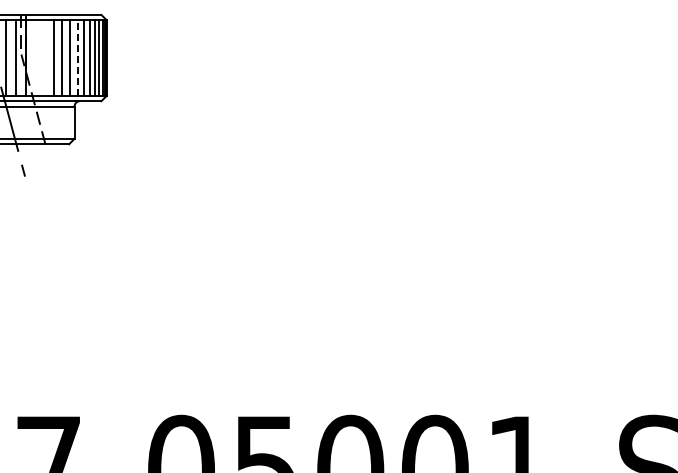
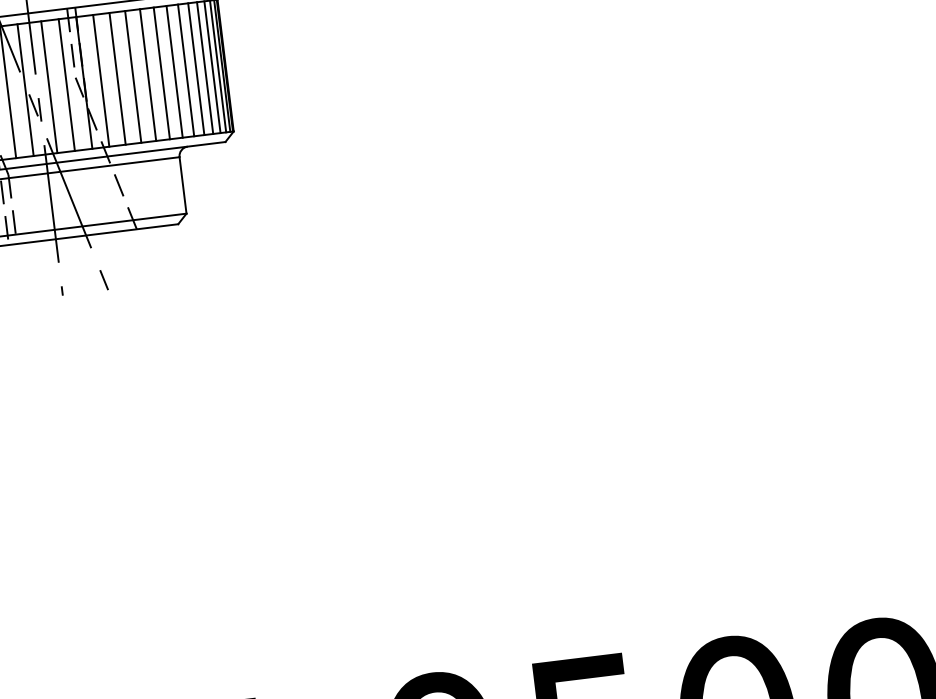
line: (35, 57) -> (100, 79), added
line: (45, 57) -> (118, 77), added
line: (77, 58) -> (174, 72), dashed -> solid

